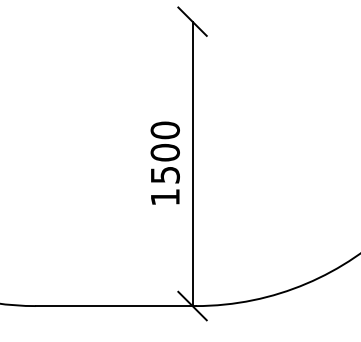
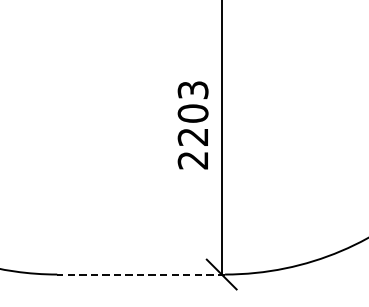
text: (164, 163) -> (192, 124), 1500 -> 2203
line: (115, 306) -> (140, 274), solid -> dashed

